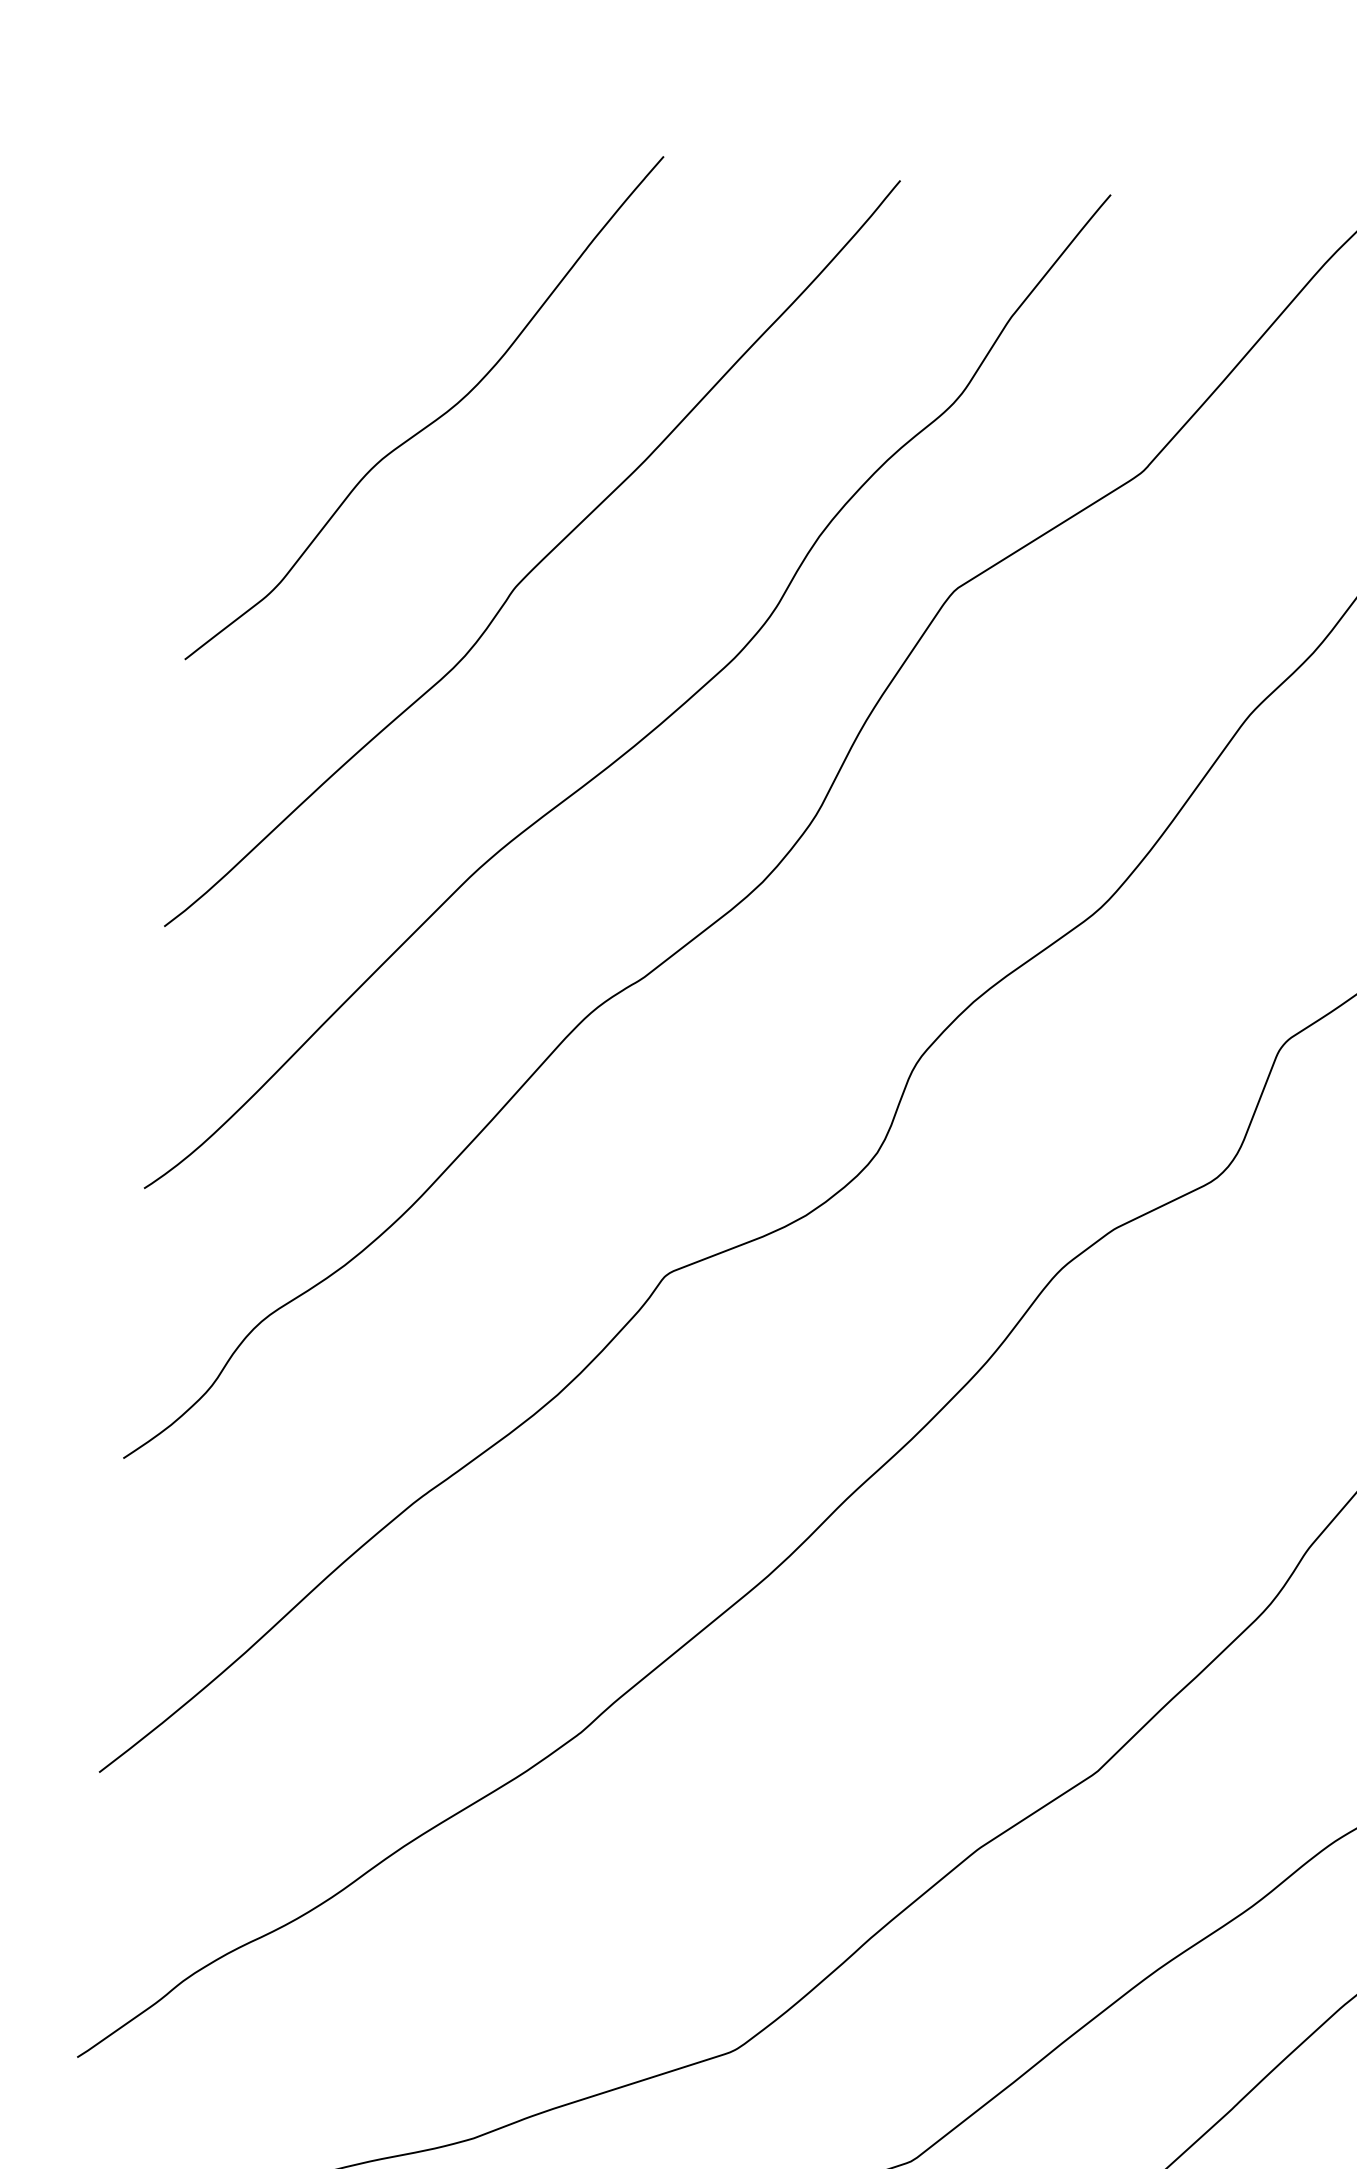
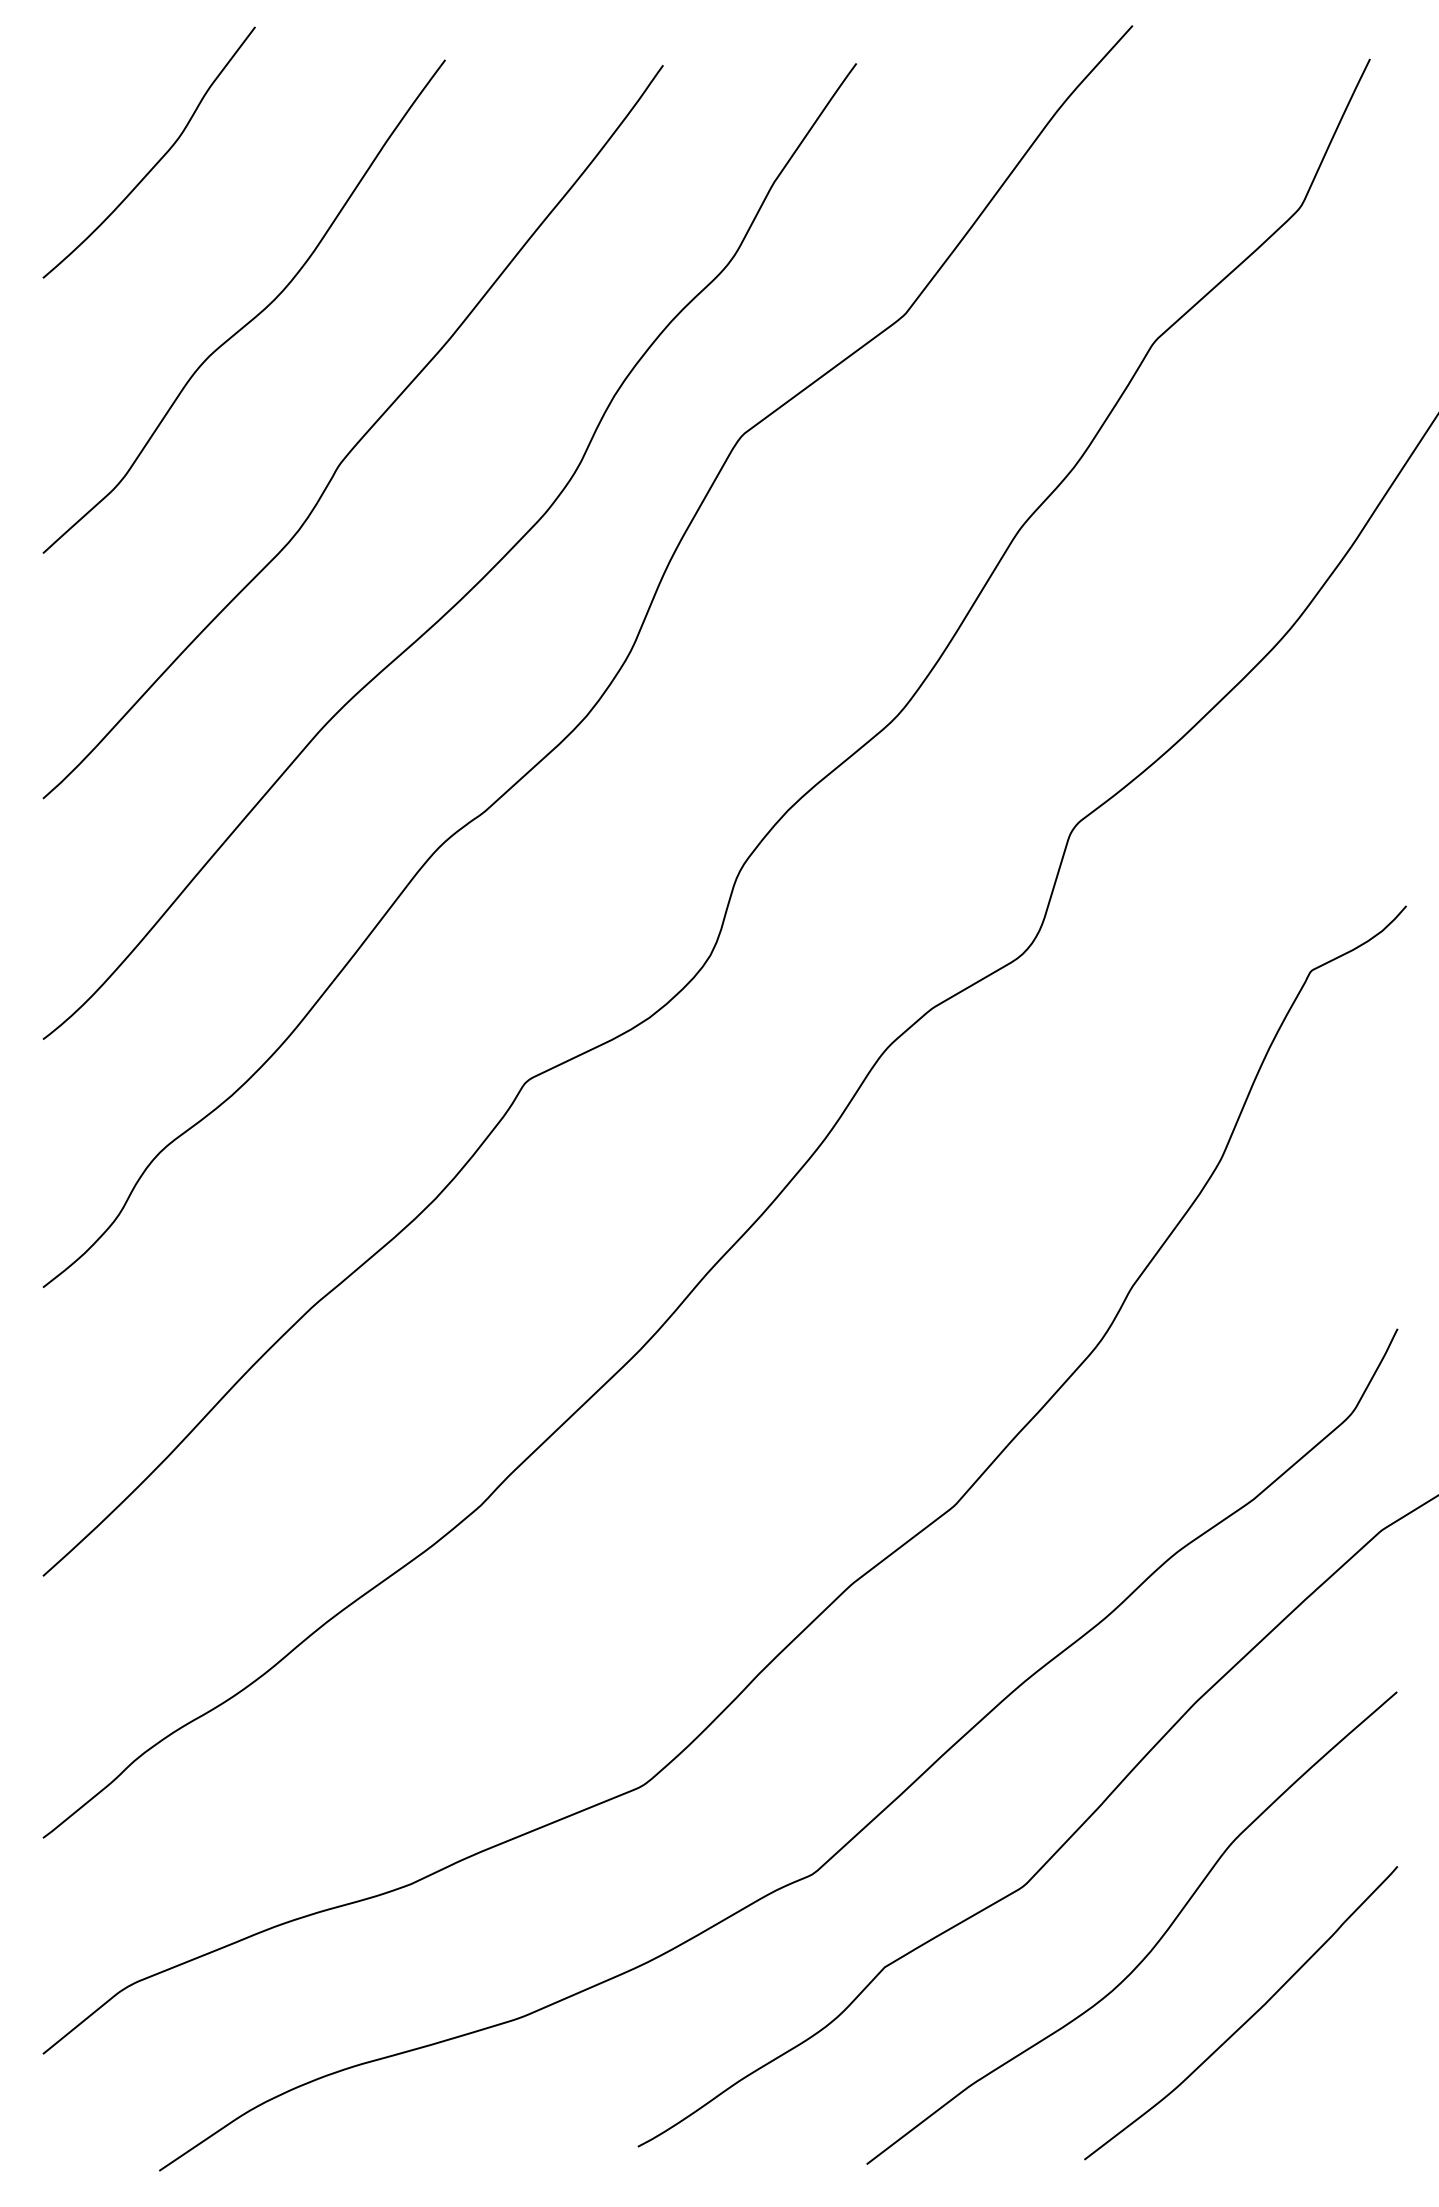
curve: (342, 242) -> (157, 161), added

